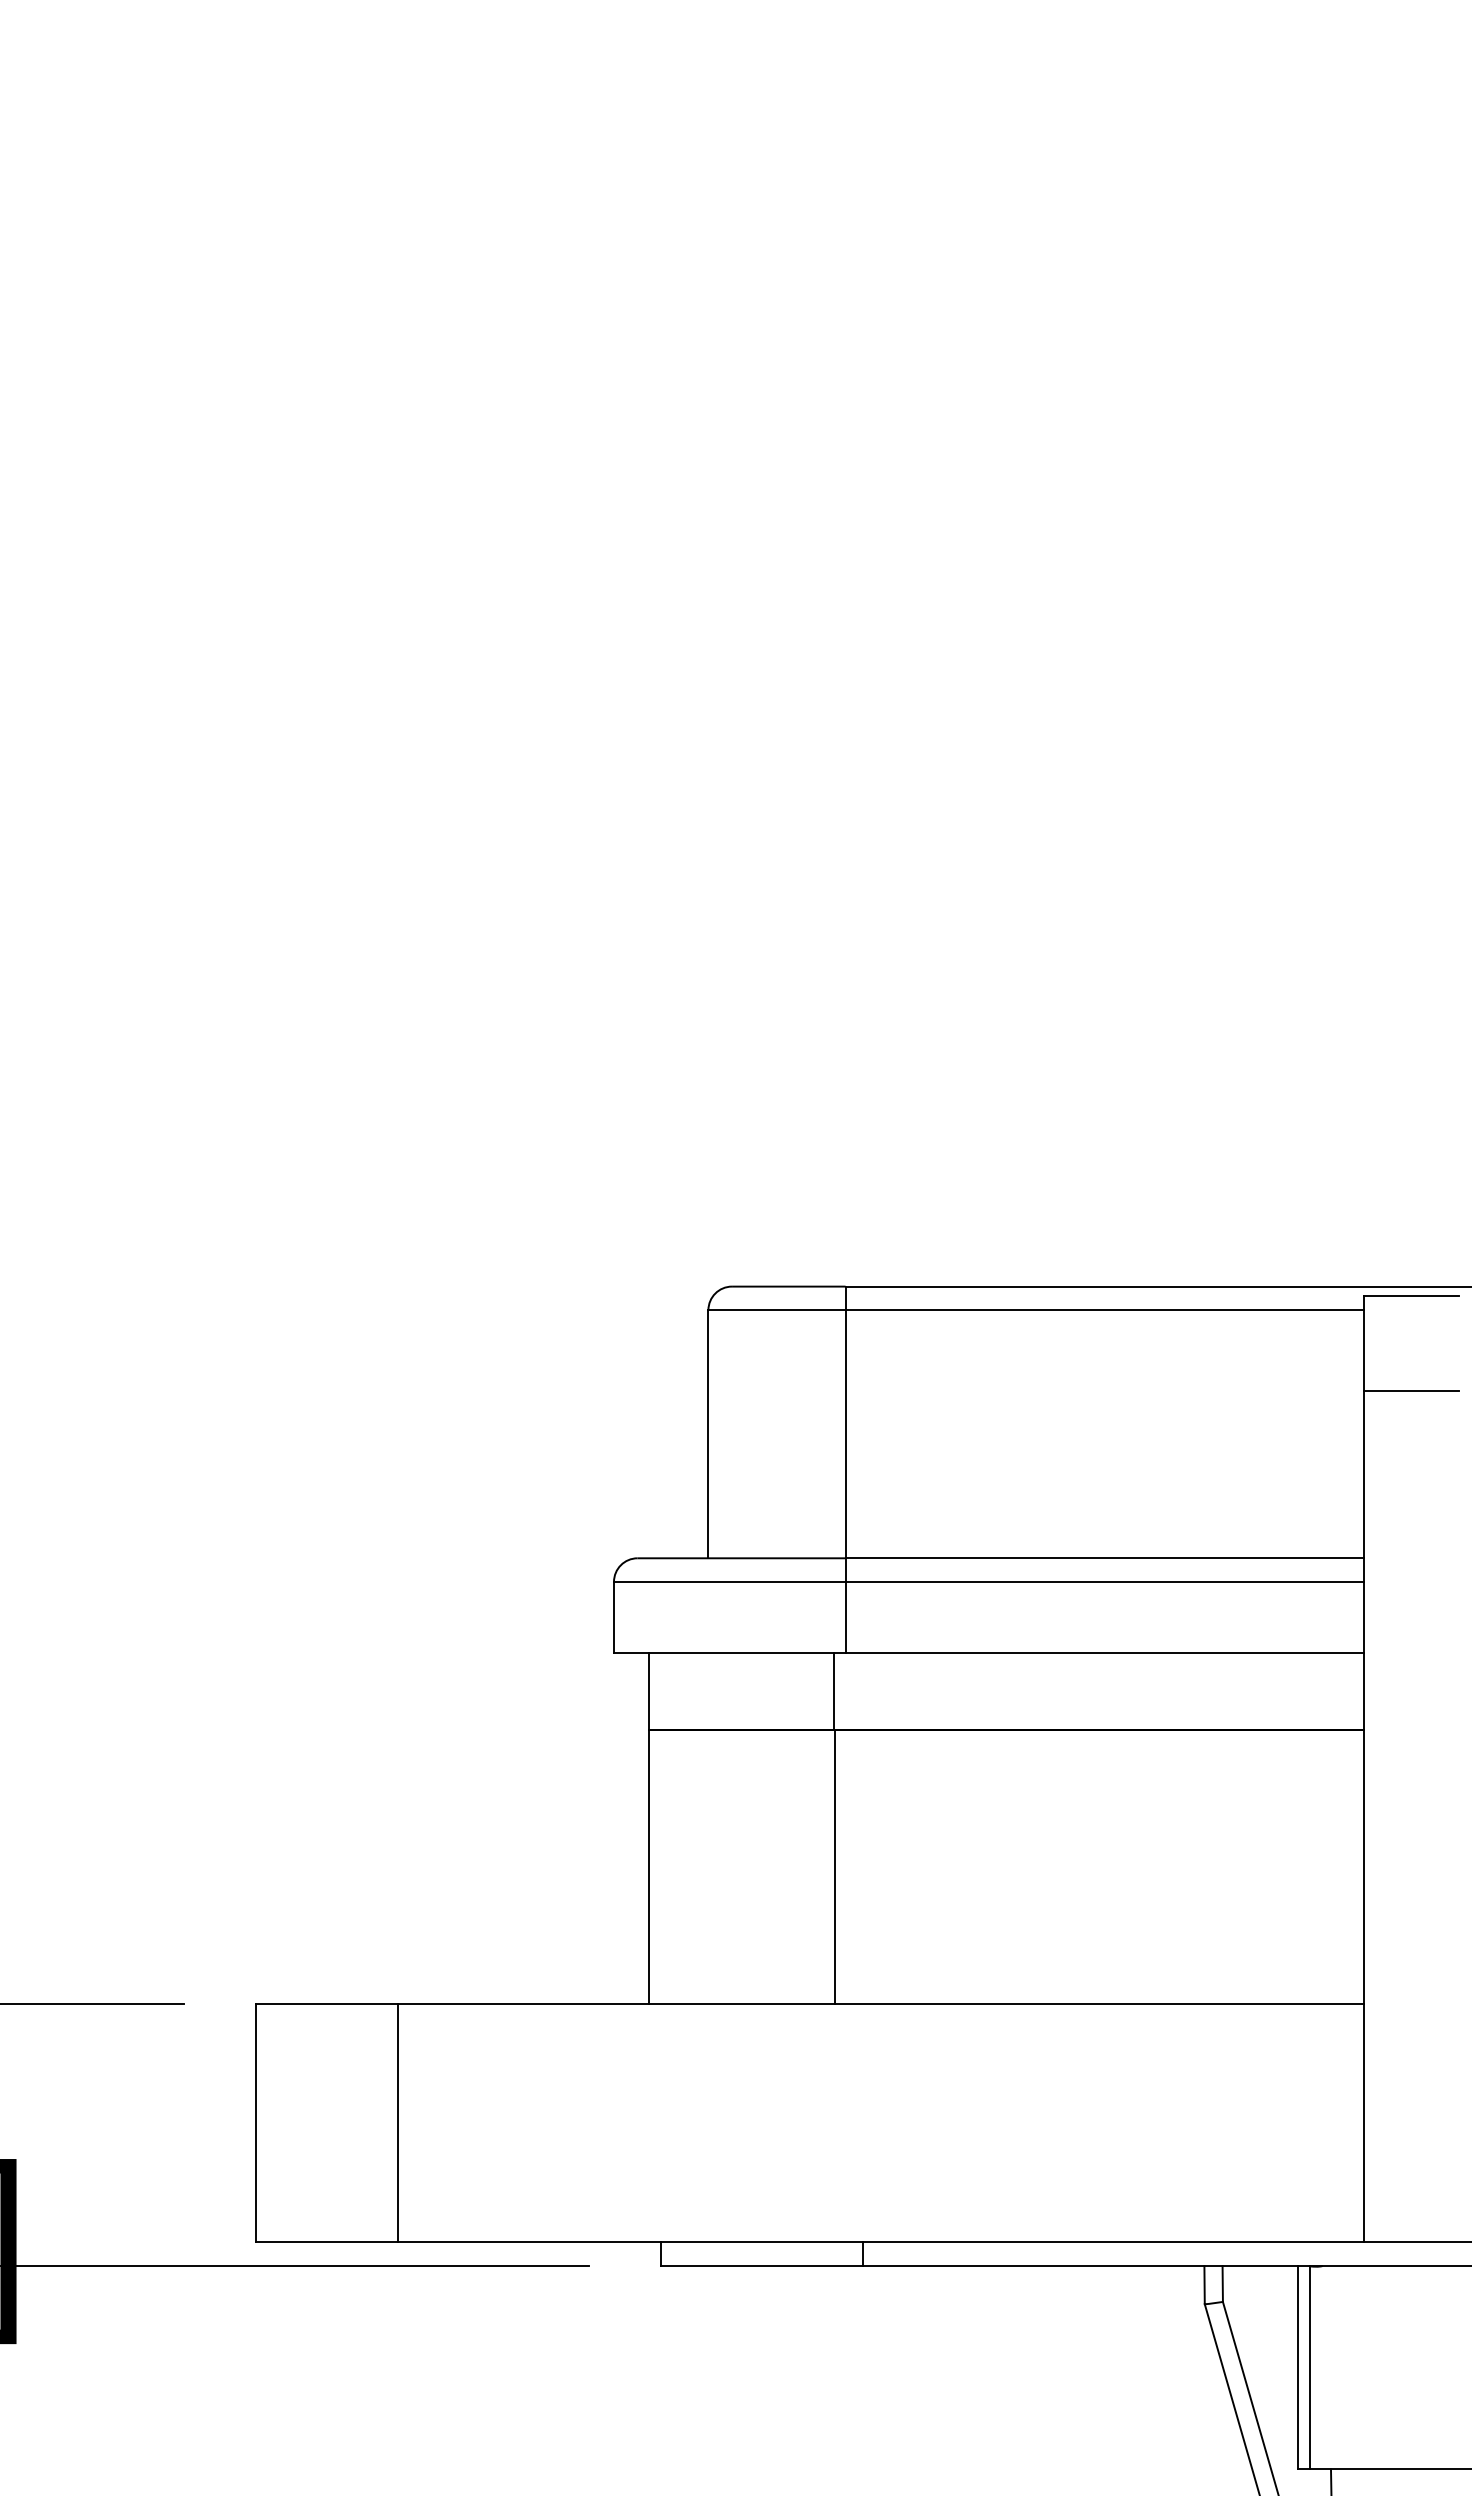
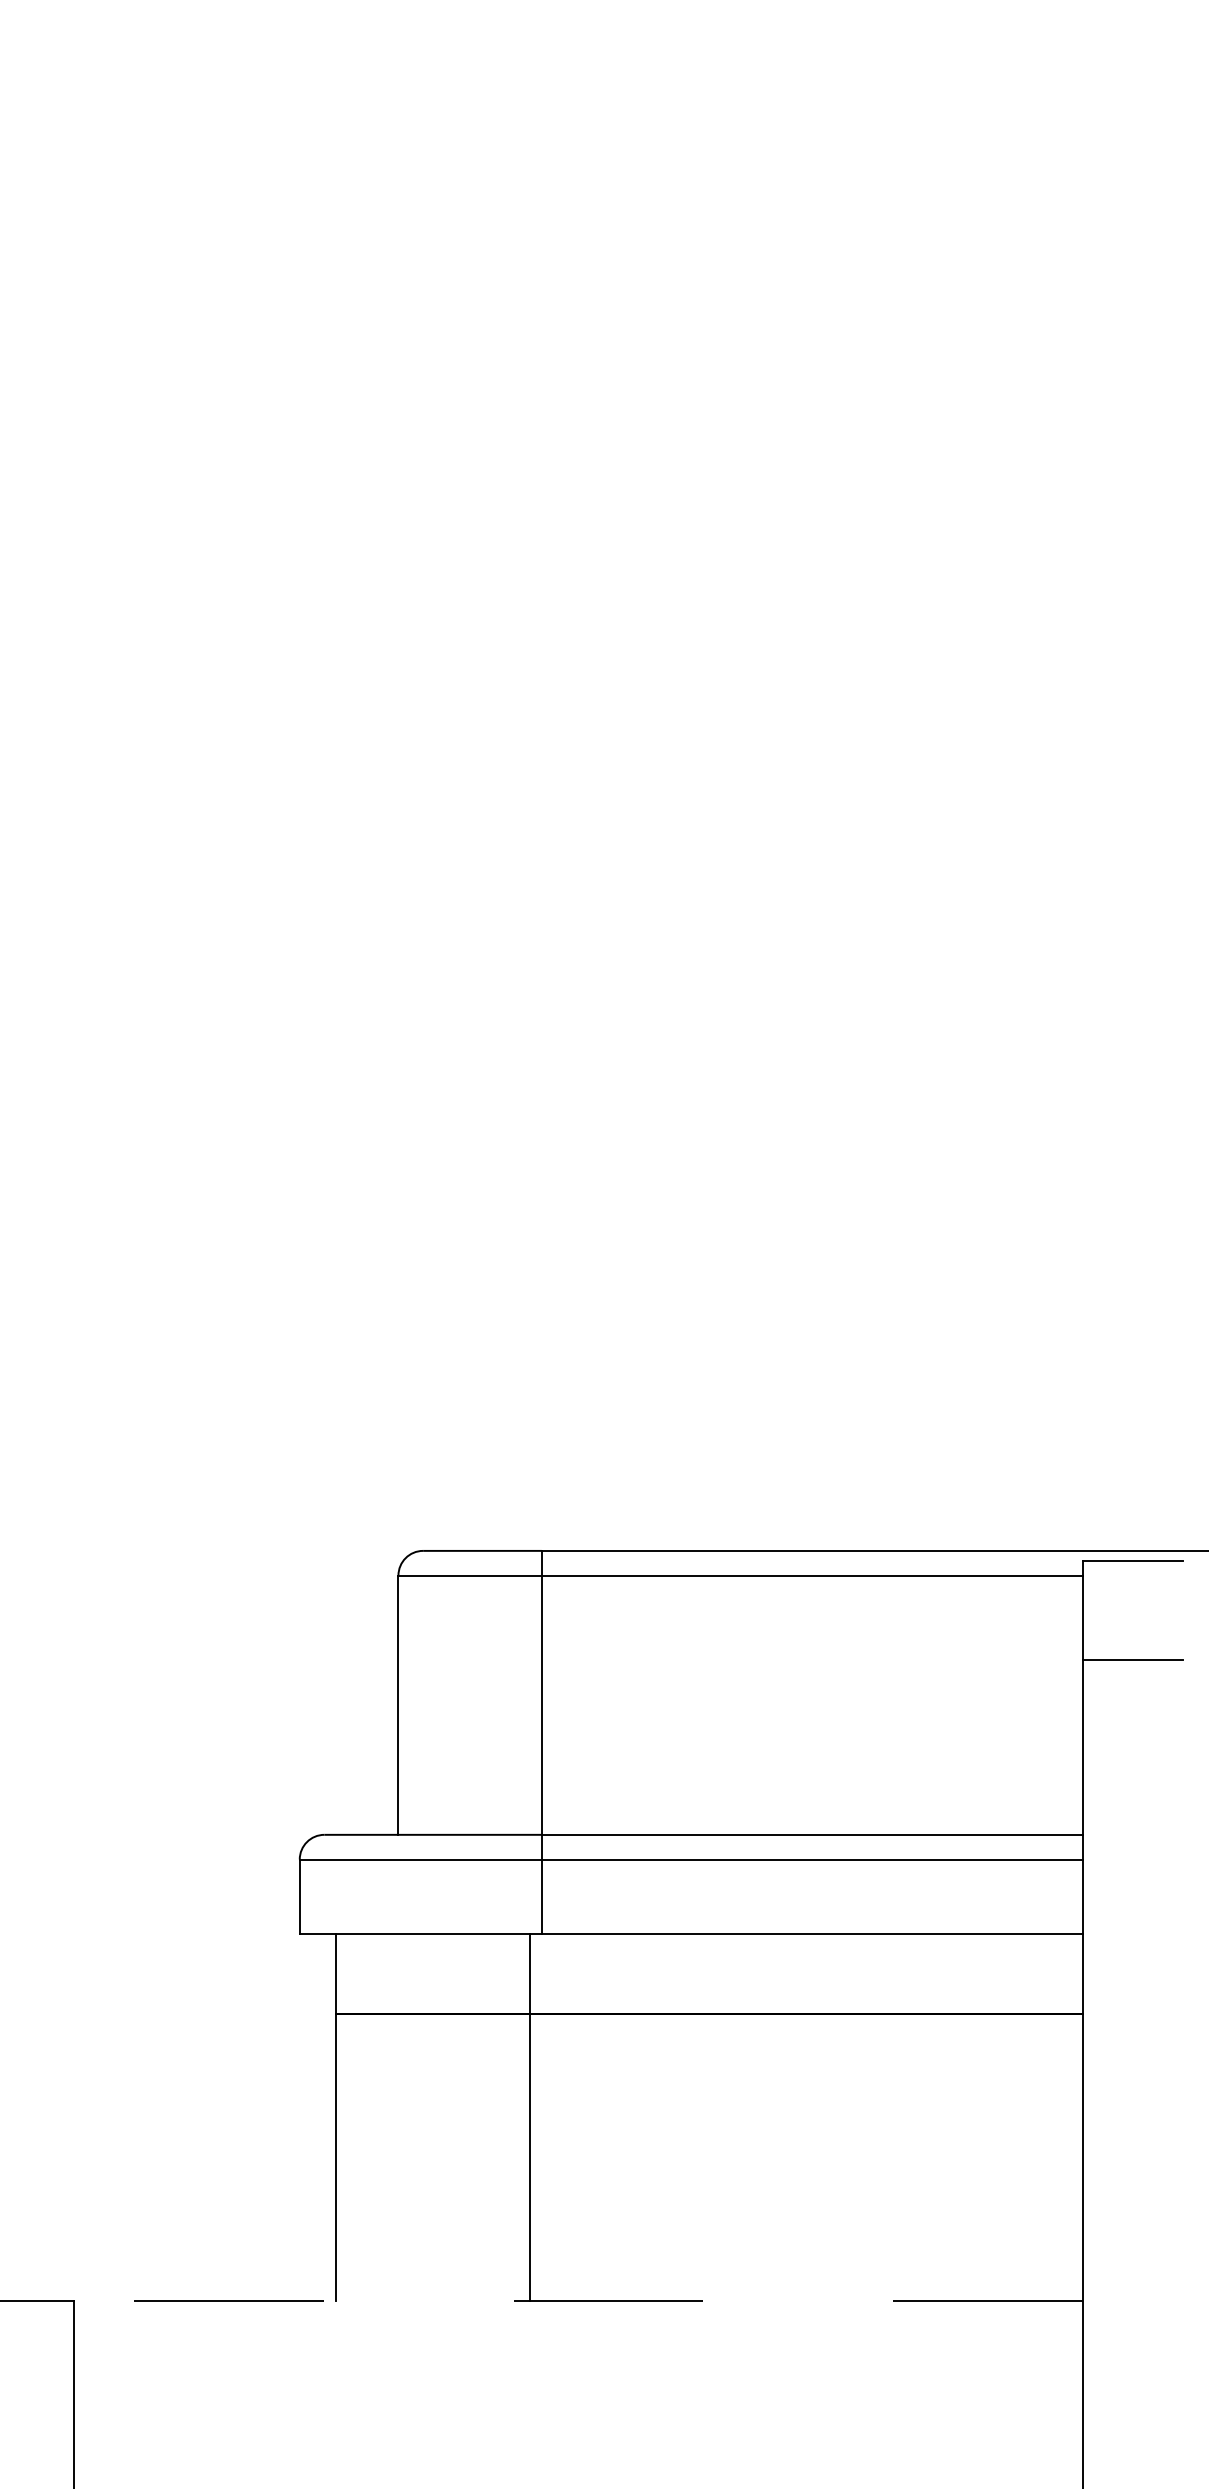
line: (880, 2003) -> (578, 2300), solid -> dashed

